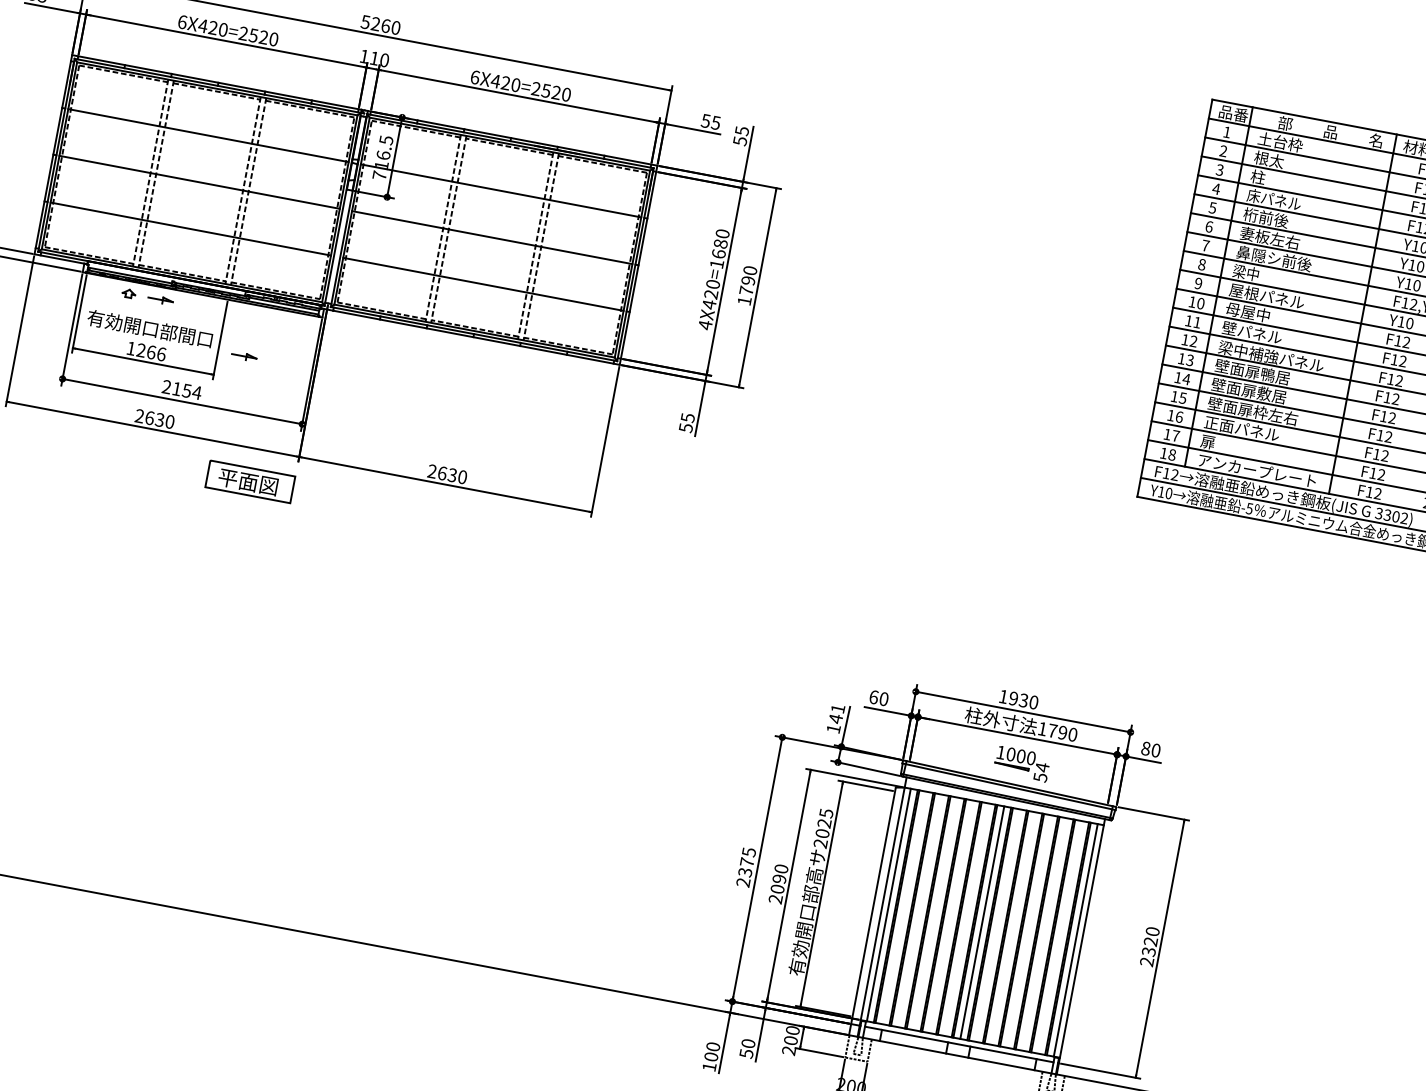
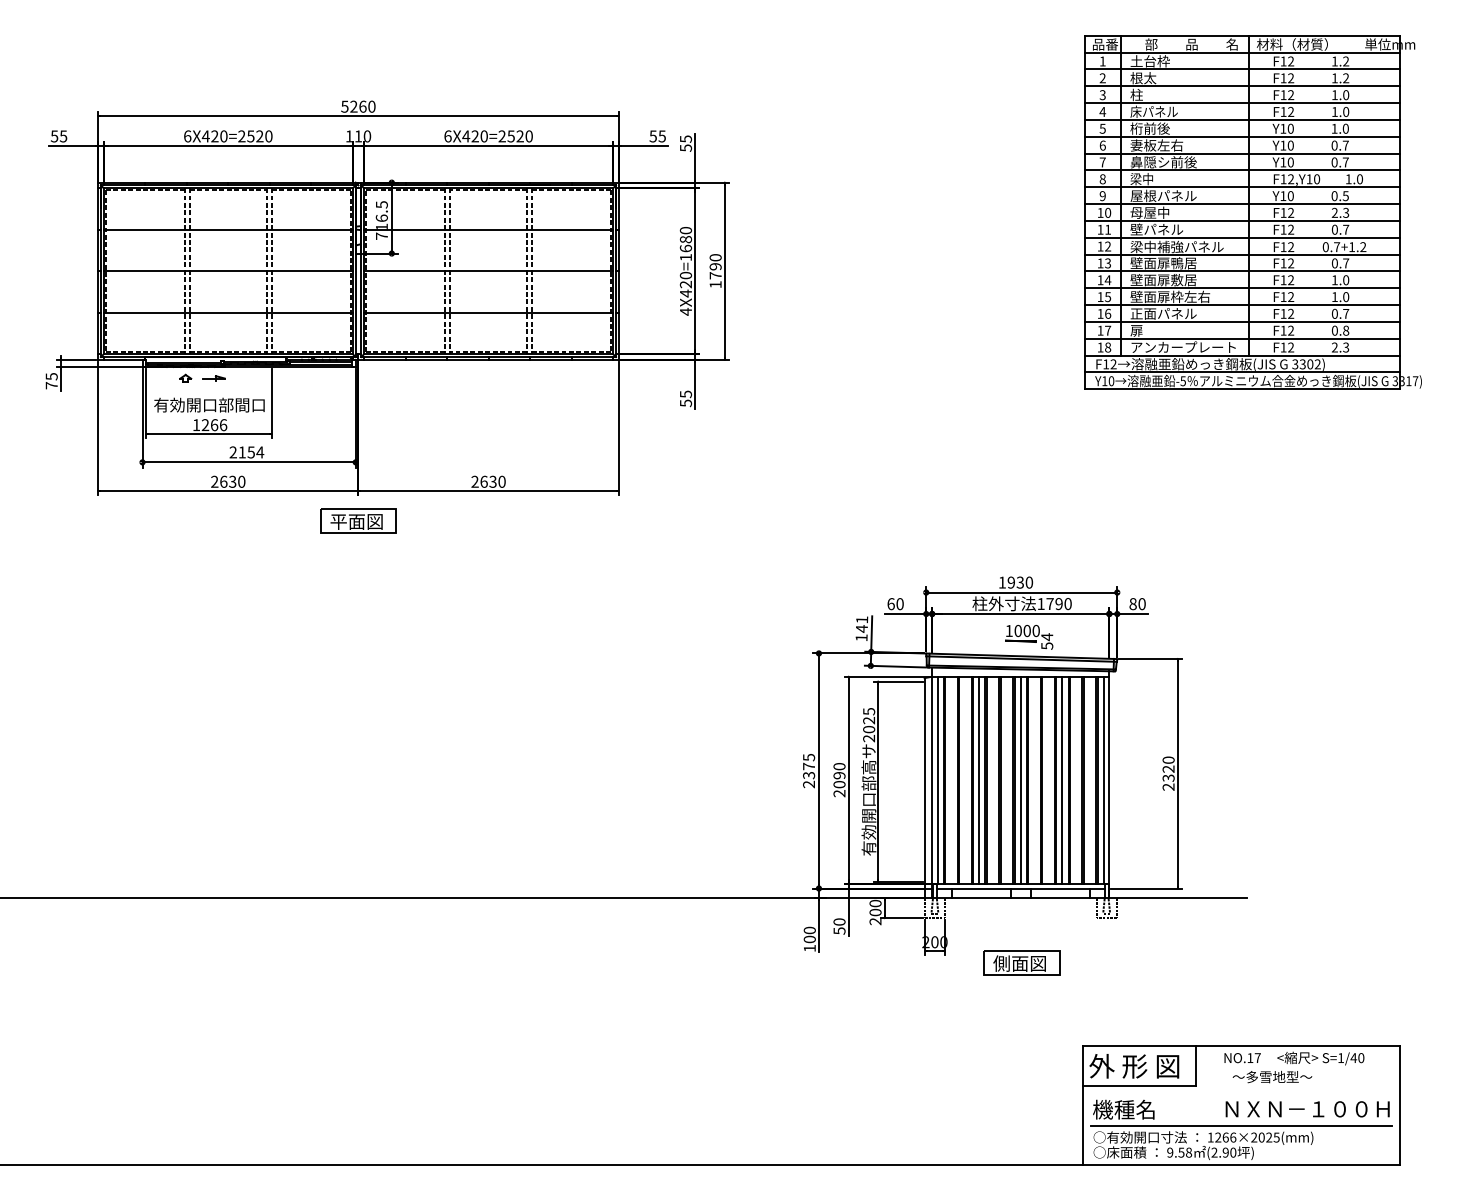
part: (243, 356) -> (294, 413), removed
part: (250, 480) -> (358, 520), moved
line: (936, 913) -> (979, 779), added
line: (1029, 930) -> (1062, 779), added

